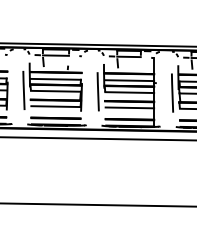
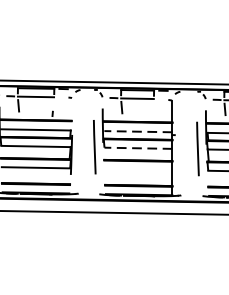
line: (129, 80) -> (138, 131), solid -> dashed
line: (129, 92) -> (138, 148), solid -> dashed
line: (129, 107) -> (138, 169), removed

